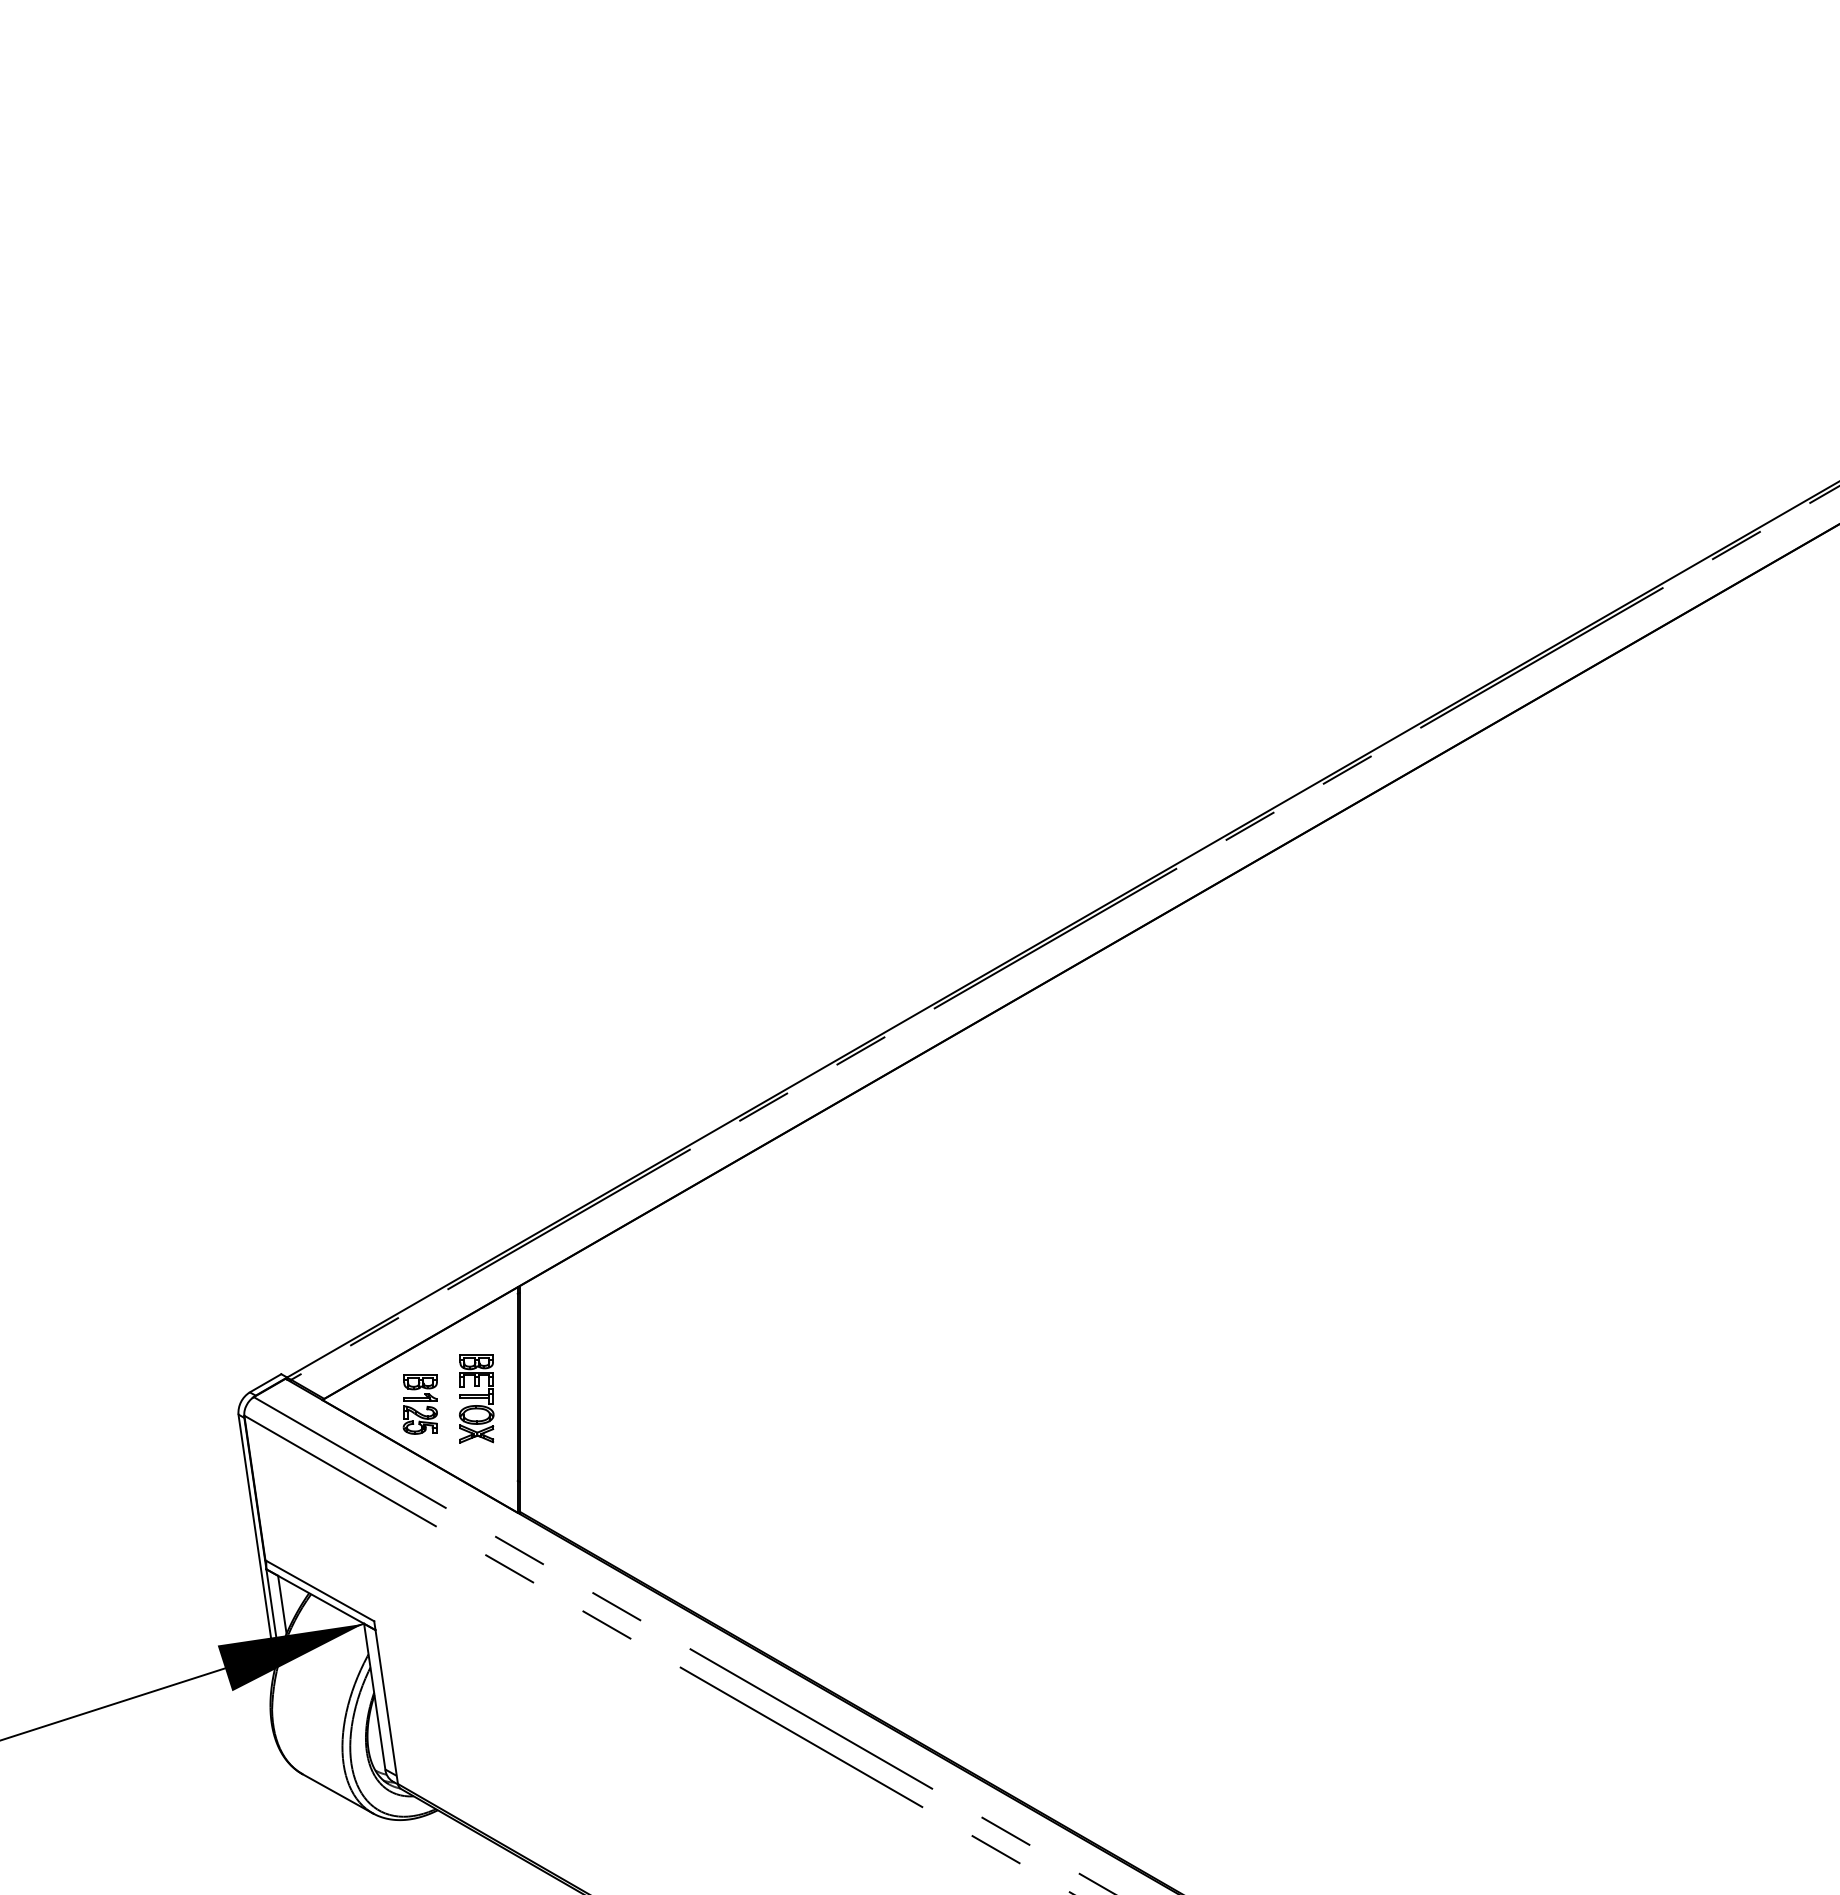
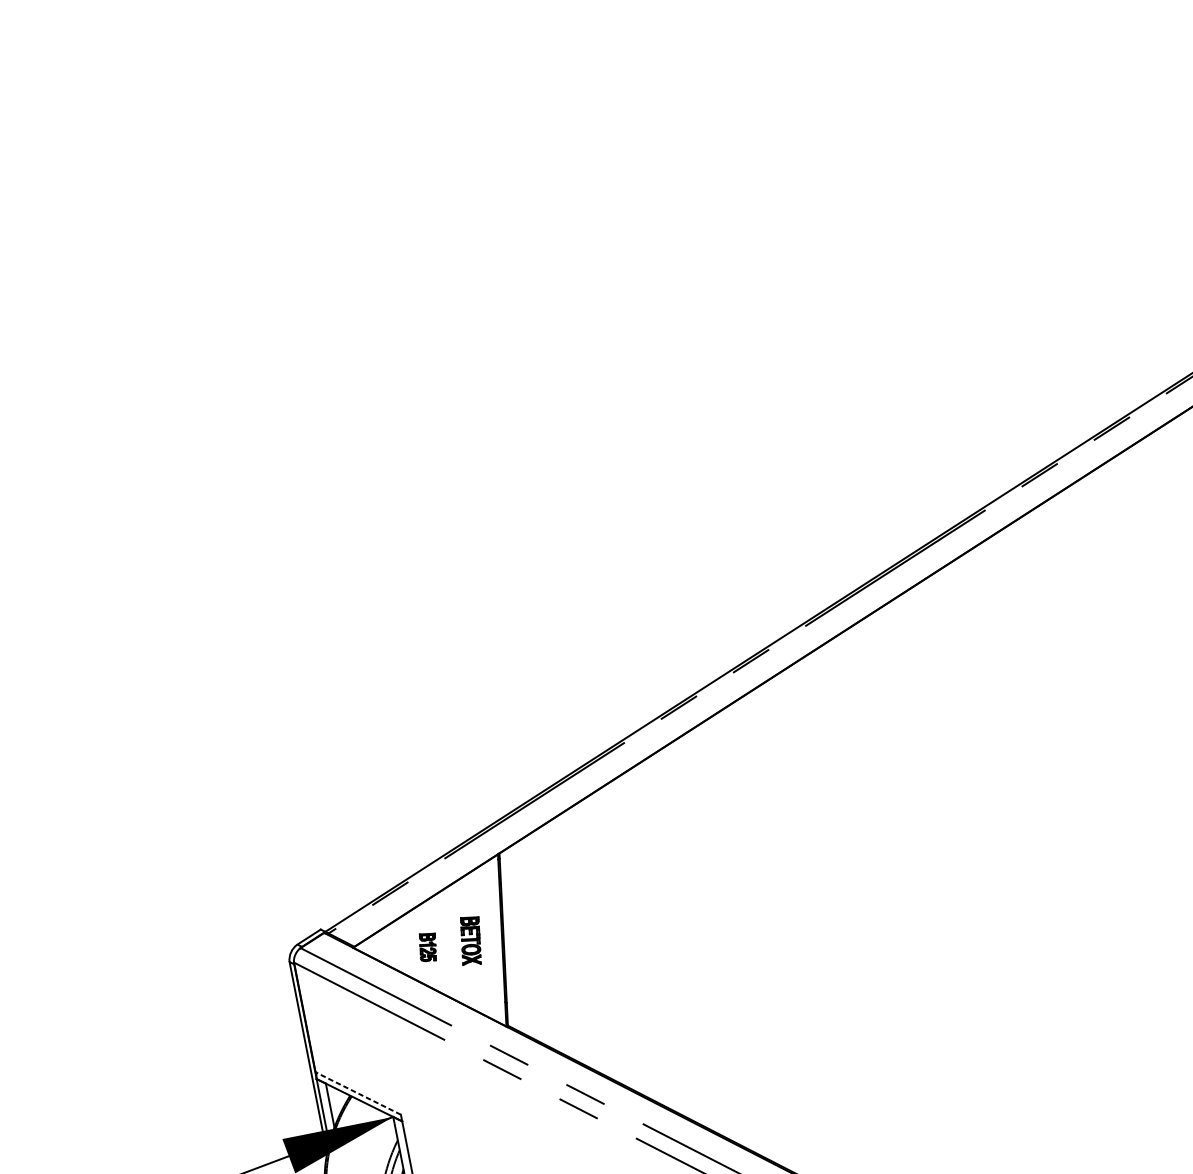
part: (476, 1398) -> (470, 940), size x0.7
part: (419, 1404) -> (427, 947), size x0.6
line: (319, 1590) -> (357, 1093), solid -> dashed

